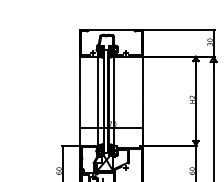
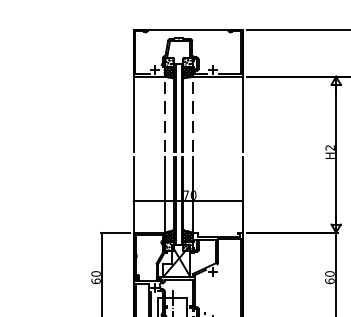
line: (98, 78) -> (165, 115), solid -> dashed
line: (114, 78) -> (193, 115), solid -> dashed

